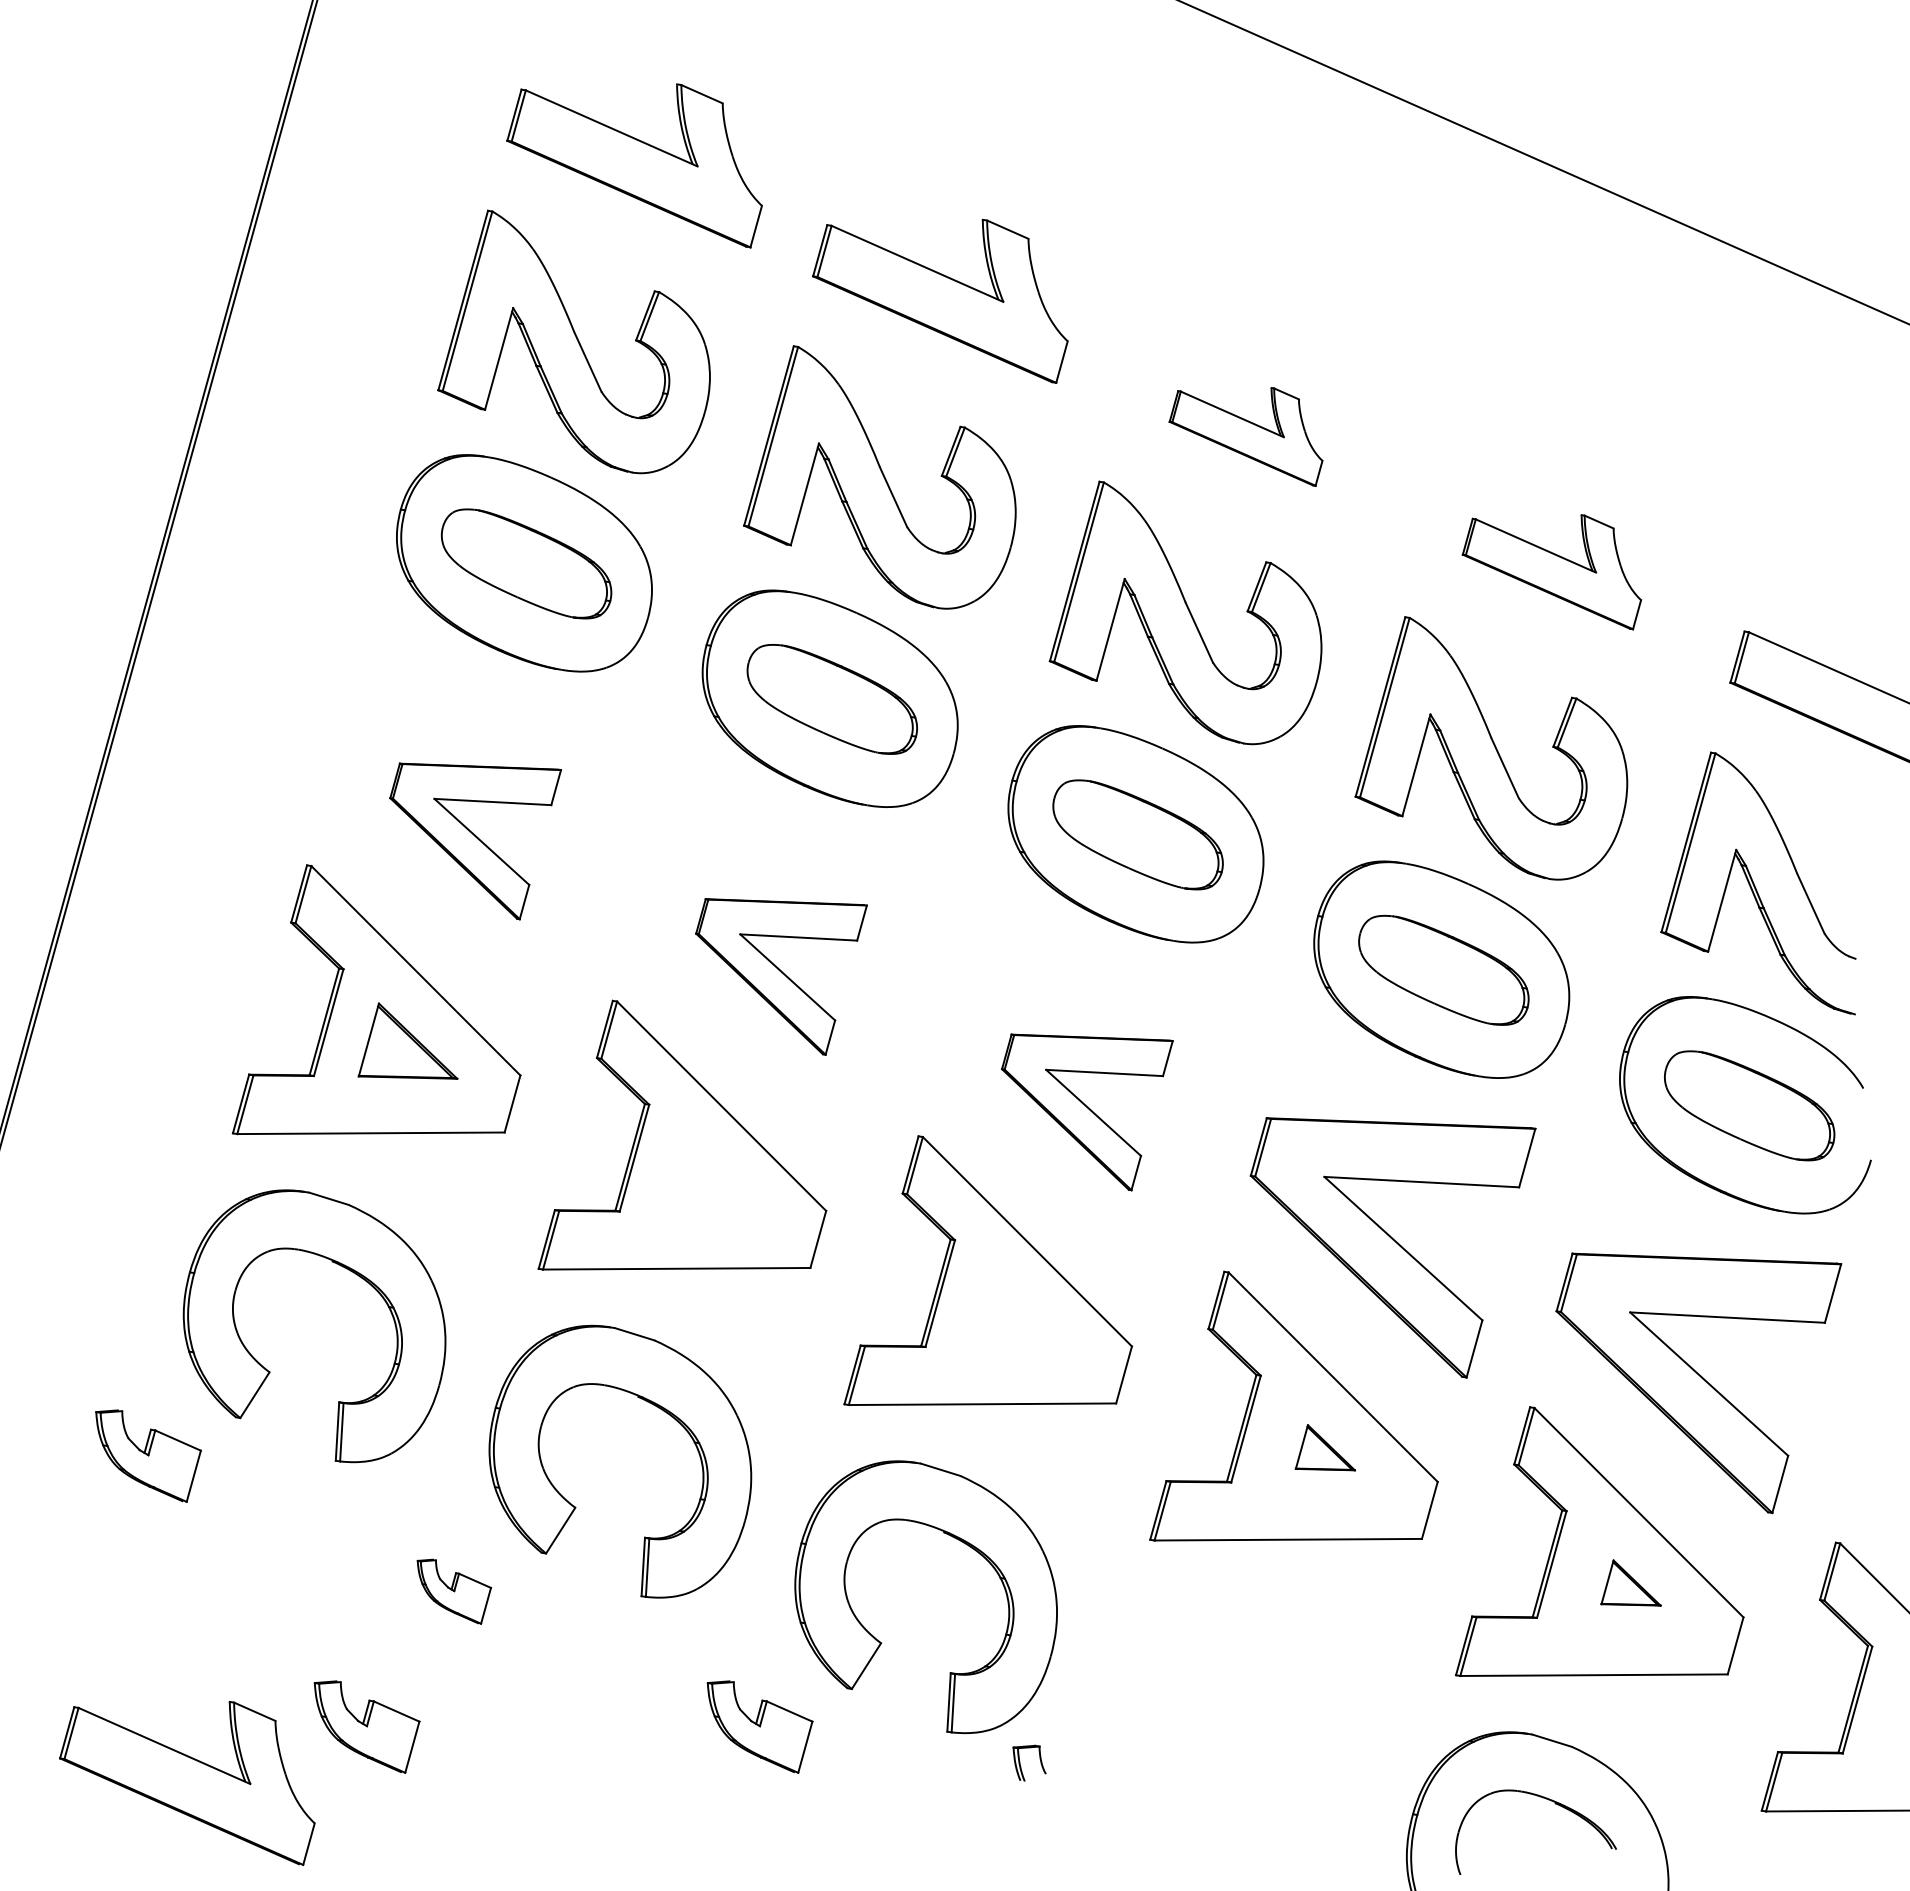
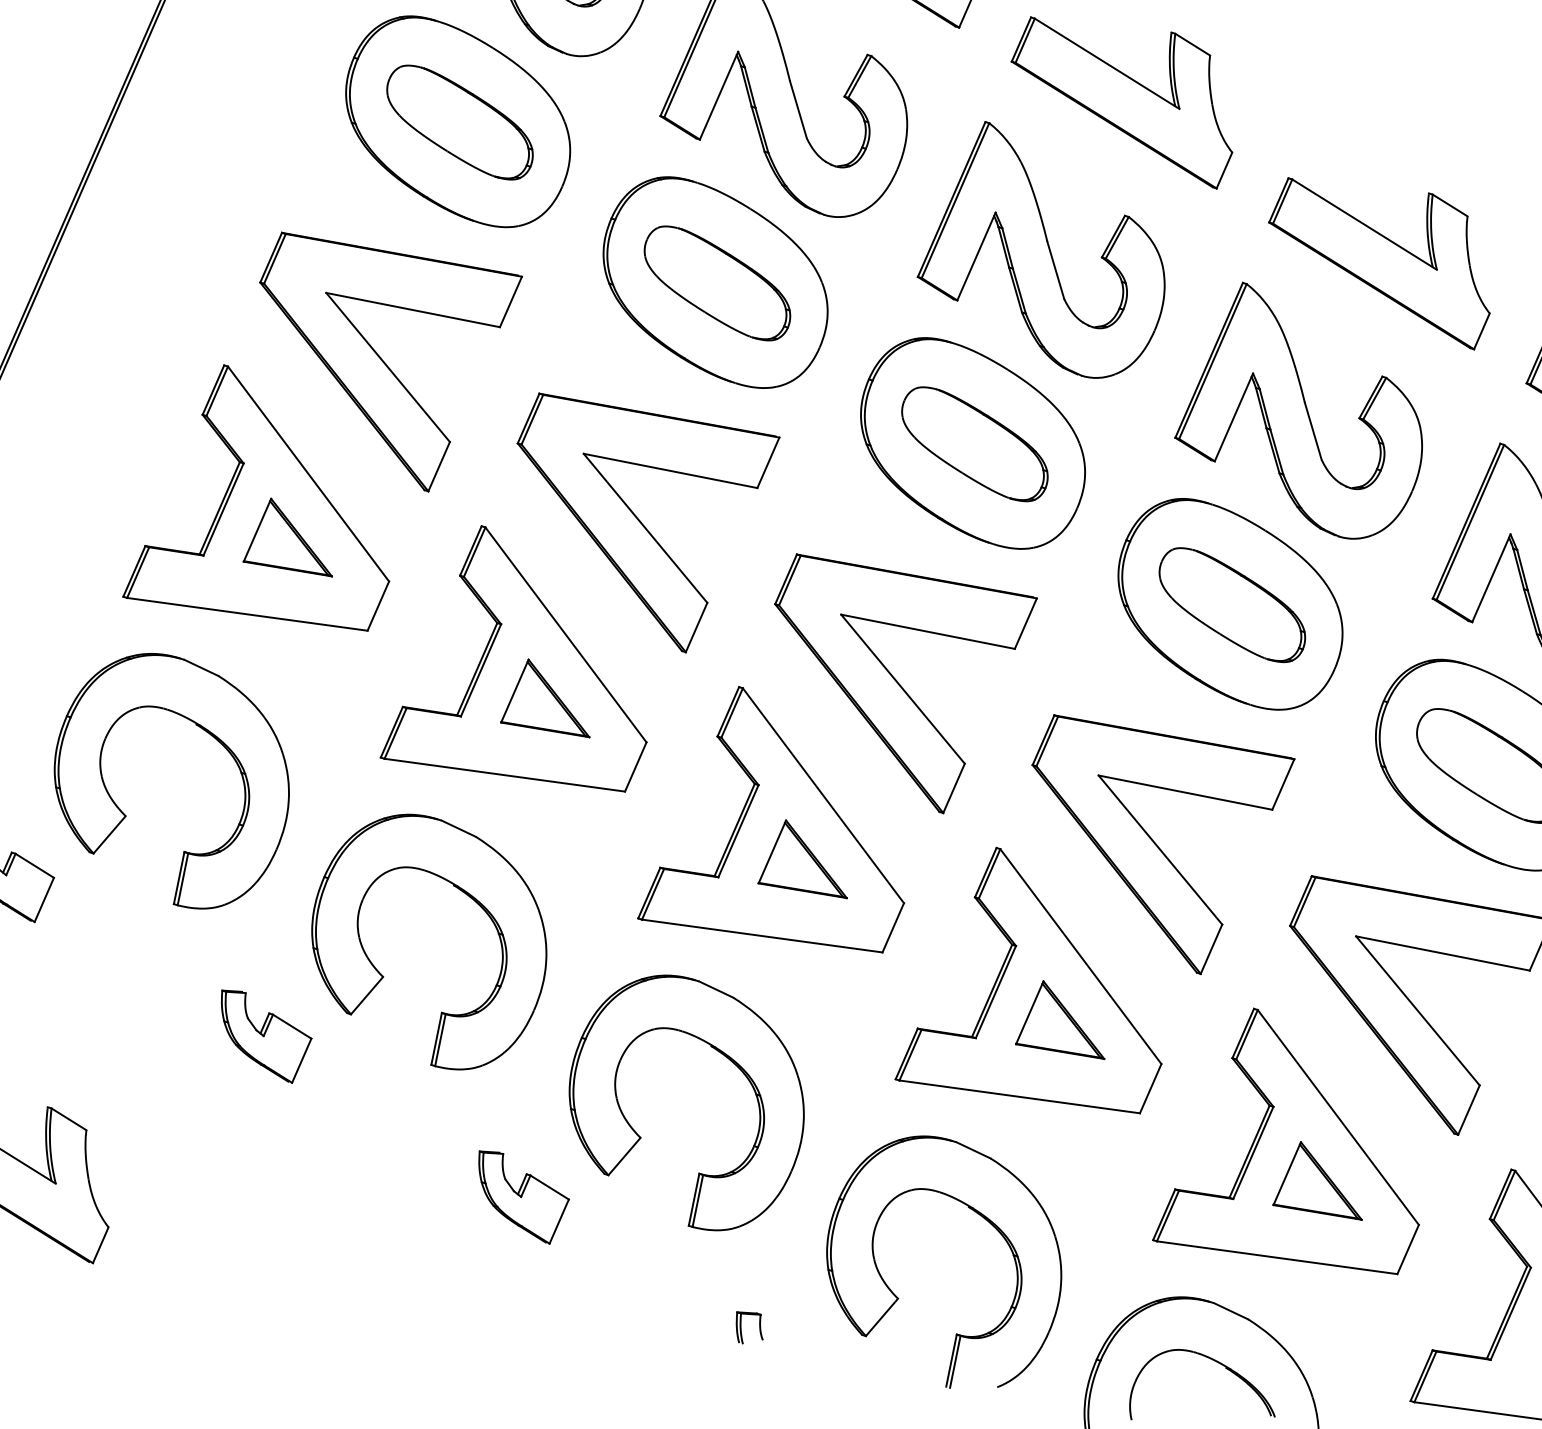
part: (1245, 436) -> (1122, 100), size x1.67
part: (1551, 571) -> (1380, 260), size x1.43
part: (475, 841) -> (378, 365), size x1.67
part: (781, 976) -> (636, 525), size x1.67
part: (1087, 1112) -> (893, 687), size x1.67
part: (713, 1176) -> (549, 696), added
part: (1019, 1311) -> (807, 857), added
part: (1325, 1447) -> (1064, 1018), size x1.67
part: (1630, 1582) -> (1321, 1179), size x1.67
part: (454, 1591) -> (263, 1036), size x1.43
part: (366, 1726) -> (167, 1146), removed
part: (1021, 1766) -> (741, 1330), moved
part: (1187, 1777) -> (898, 1297), added

